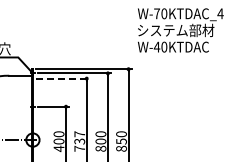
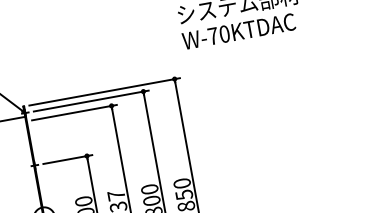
text: (156, 46) -> (212, 35), W-40KTDAC -> W-70KTDAC
line: (63, 78) -> (74, 112), dashed -> solid

